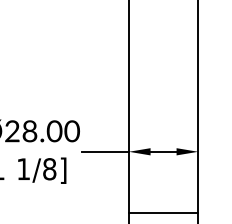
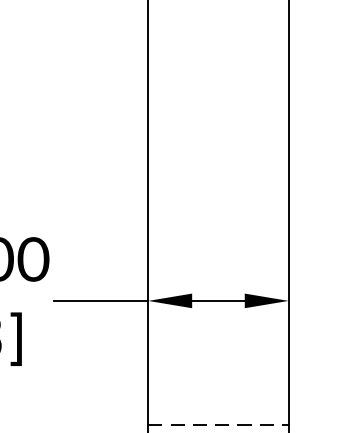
line: (163, 213) -> (218, 425), solid -> dashed

